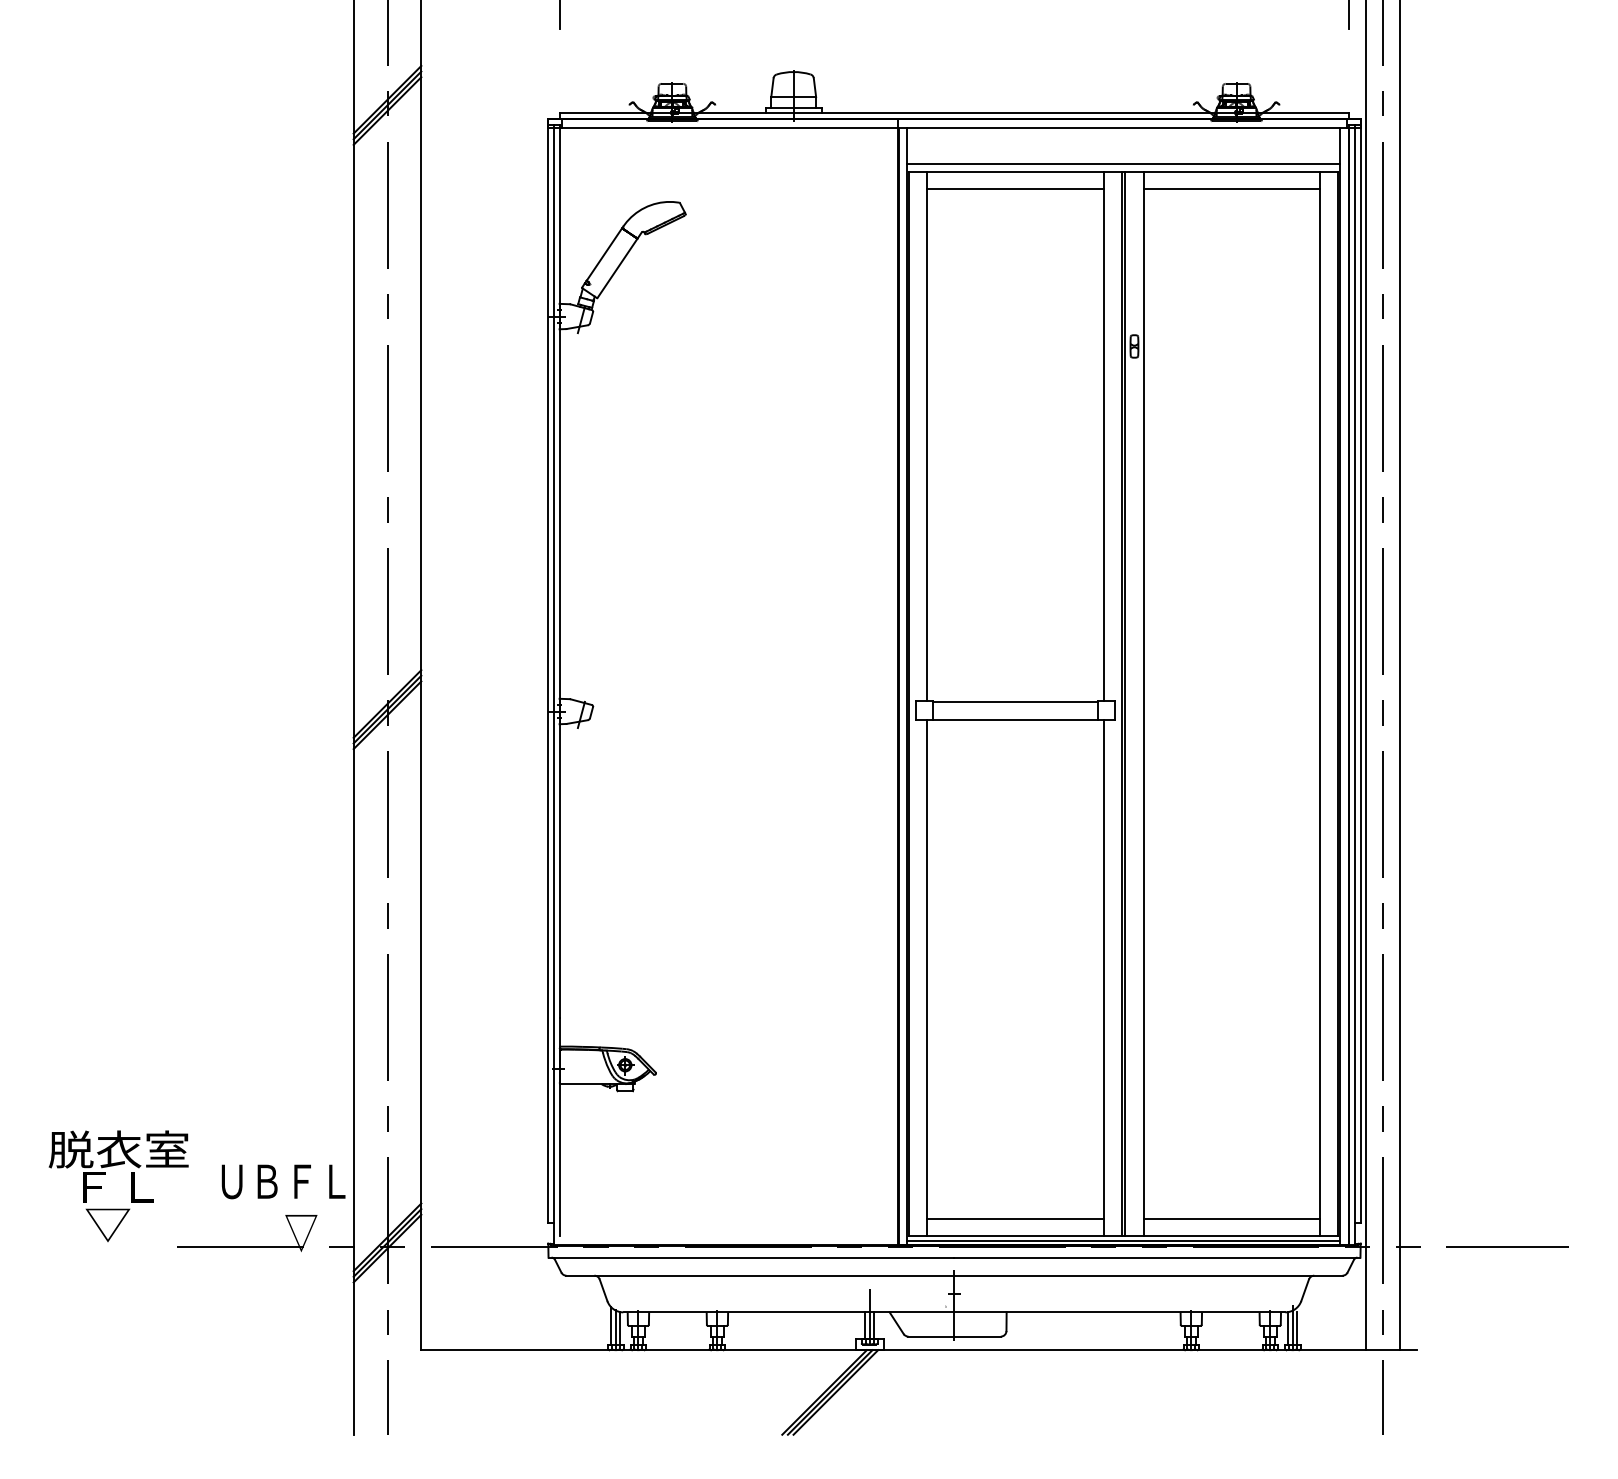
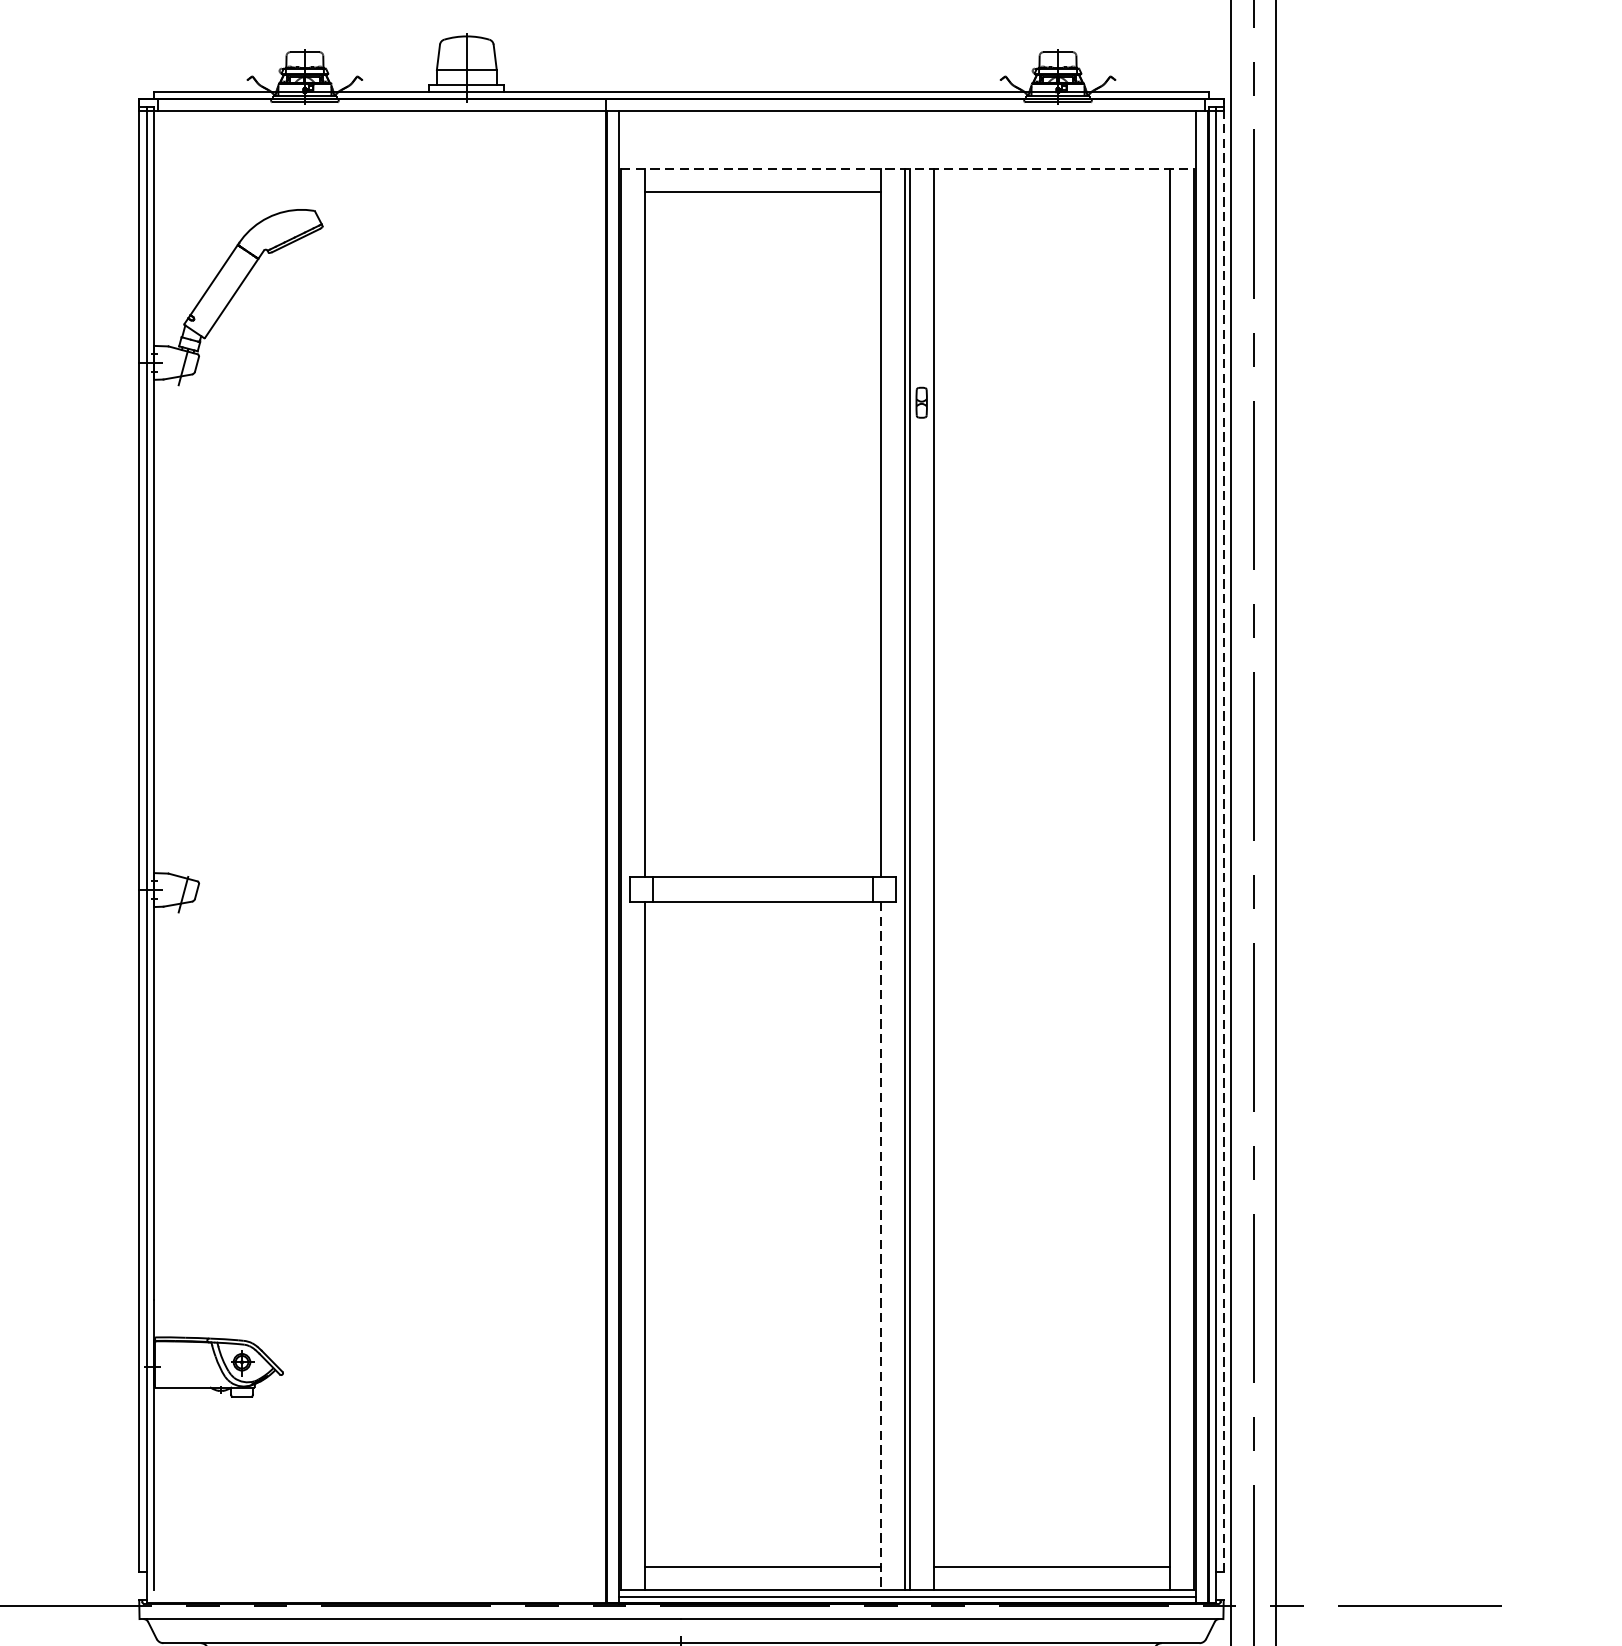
line: (1123, 164) -> (907, 159), removed
line: (1123, 171) -> (907, 169), solid -> dashed
line: (1231, 188) -> (1051, 191), removed
line: (1360, 670) -> (1223, 835), solid -> dashed
line: (1104, 978) -> (881, 1246), solid -> dashed

